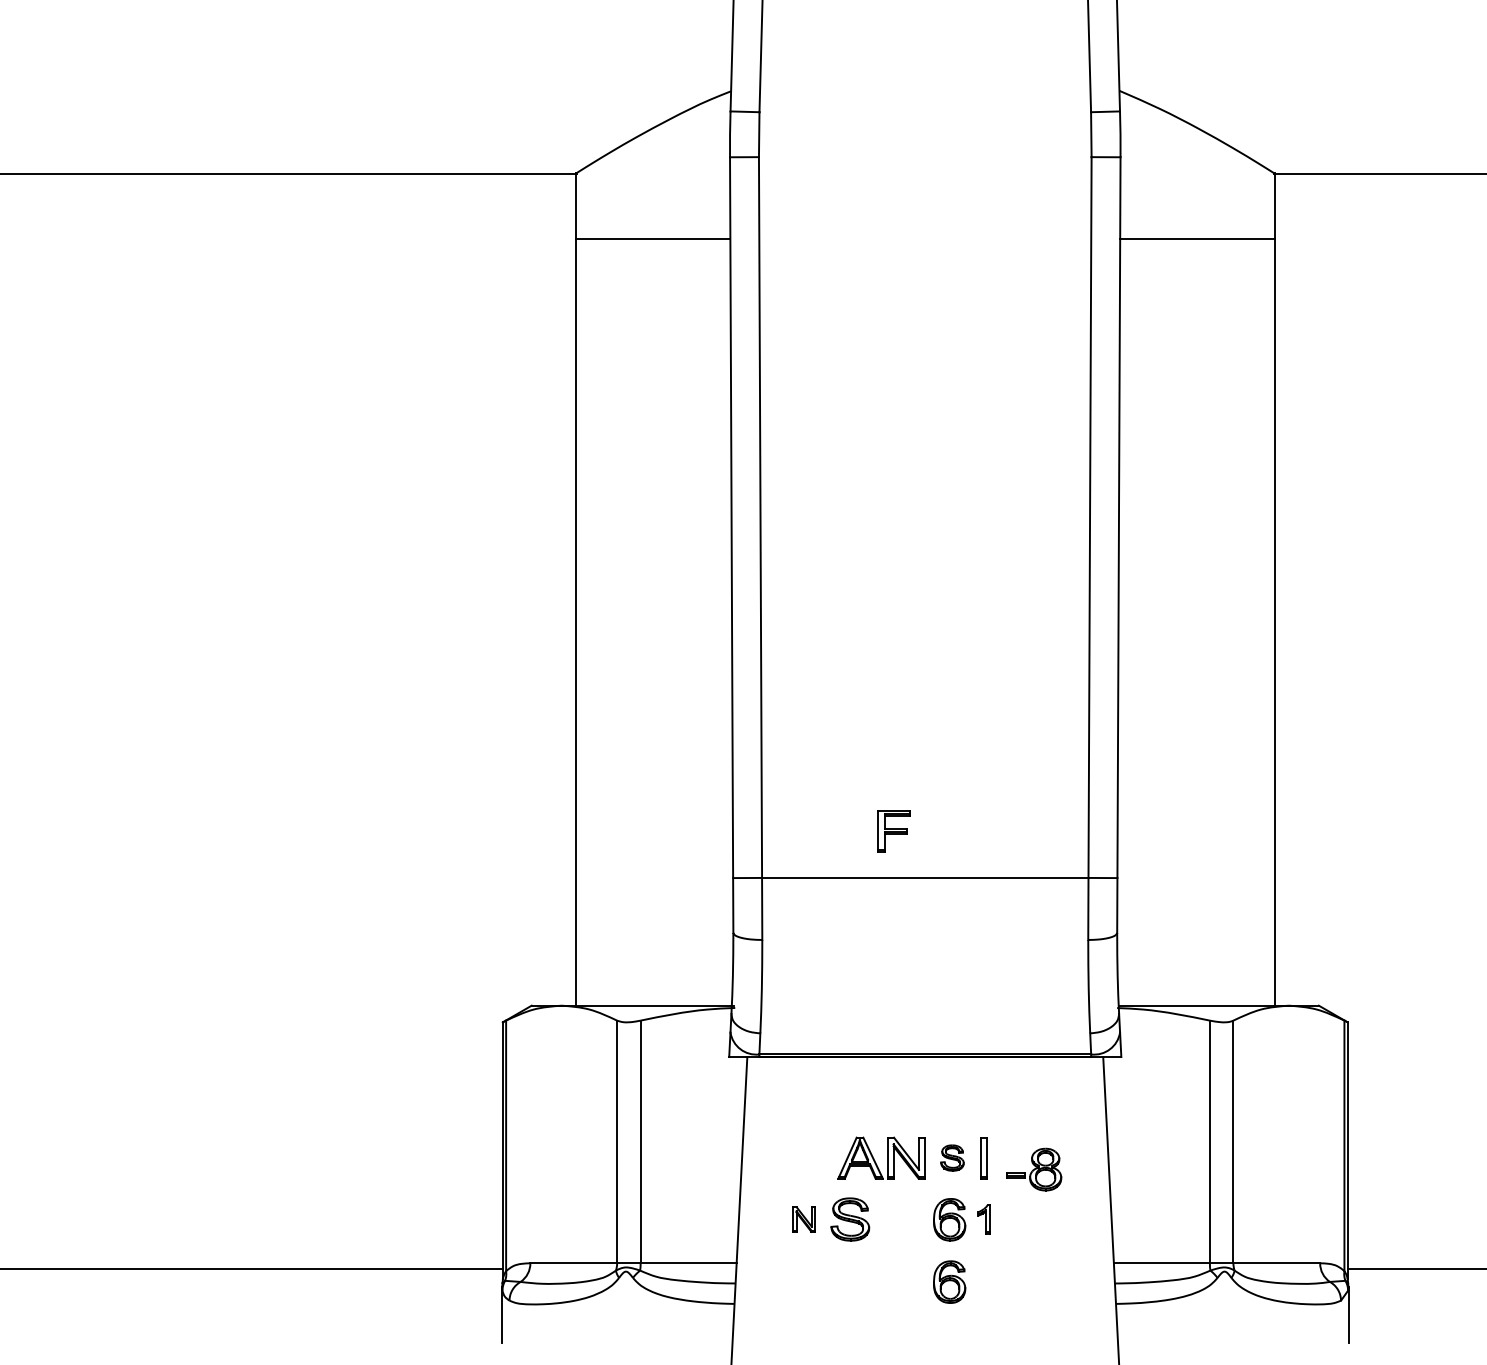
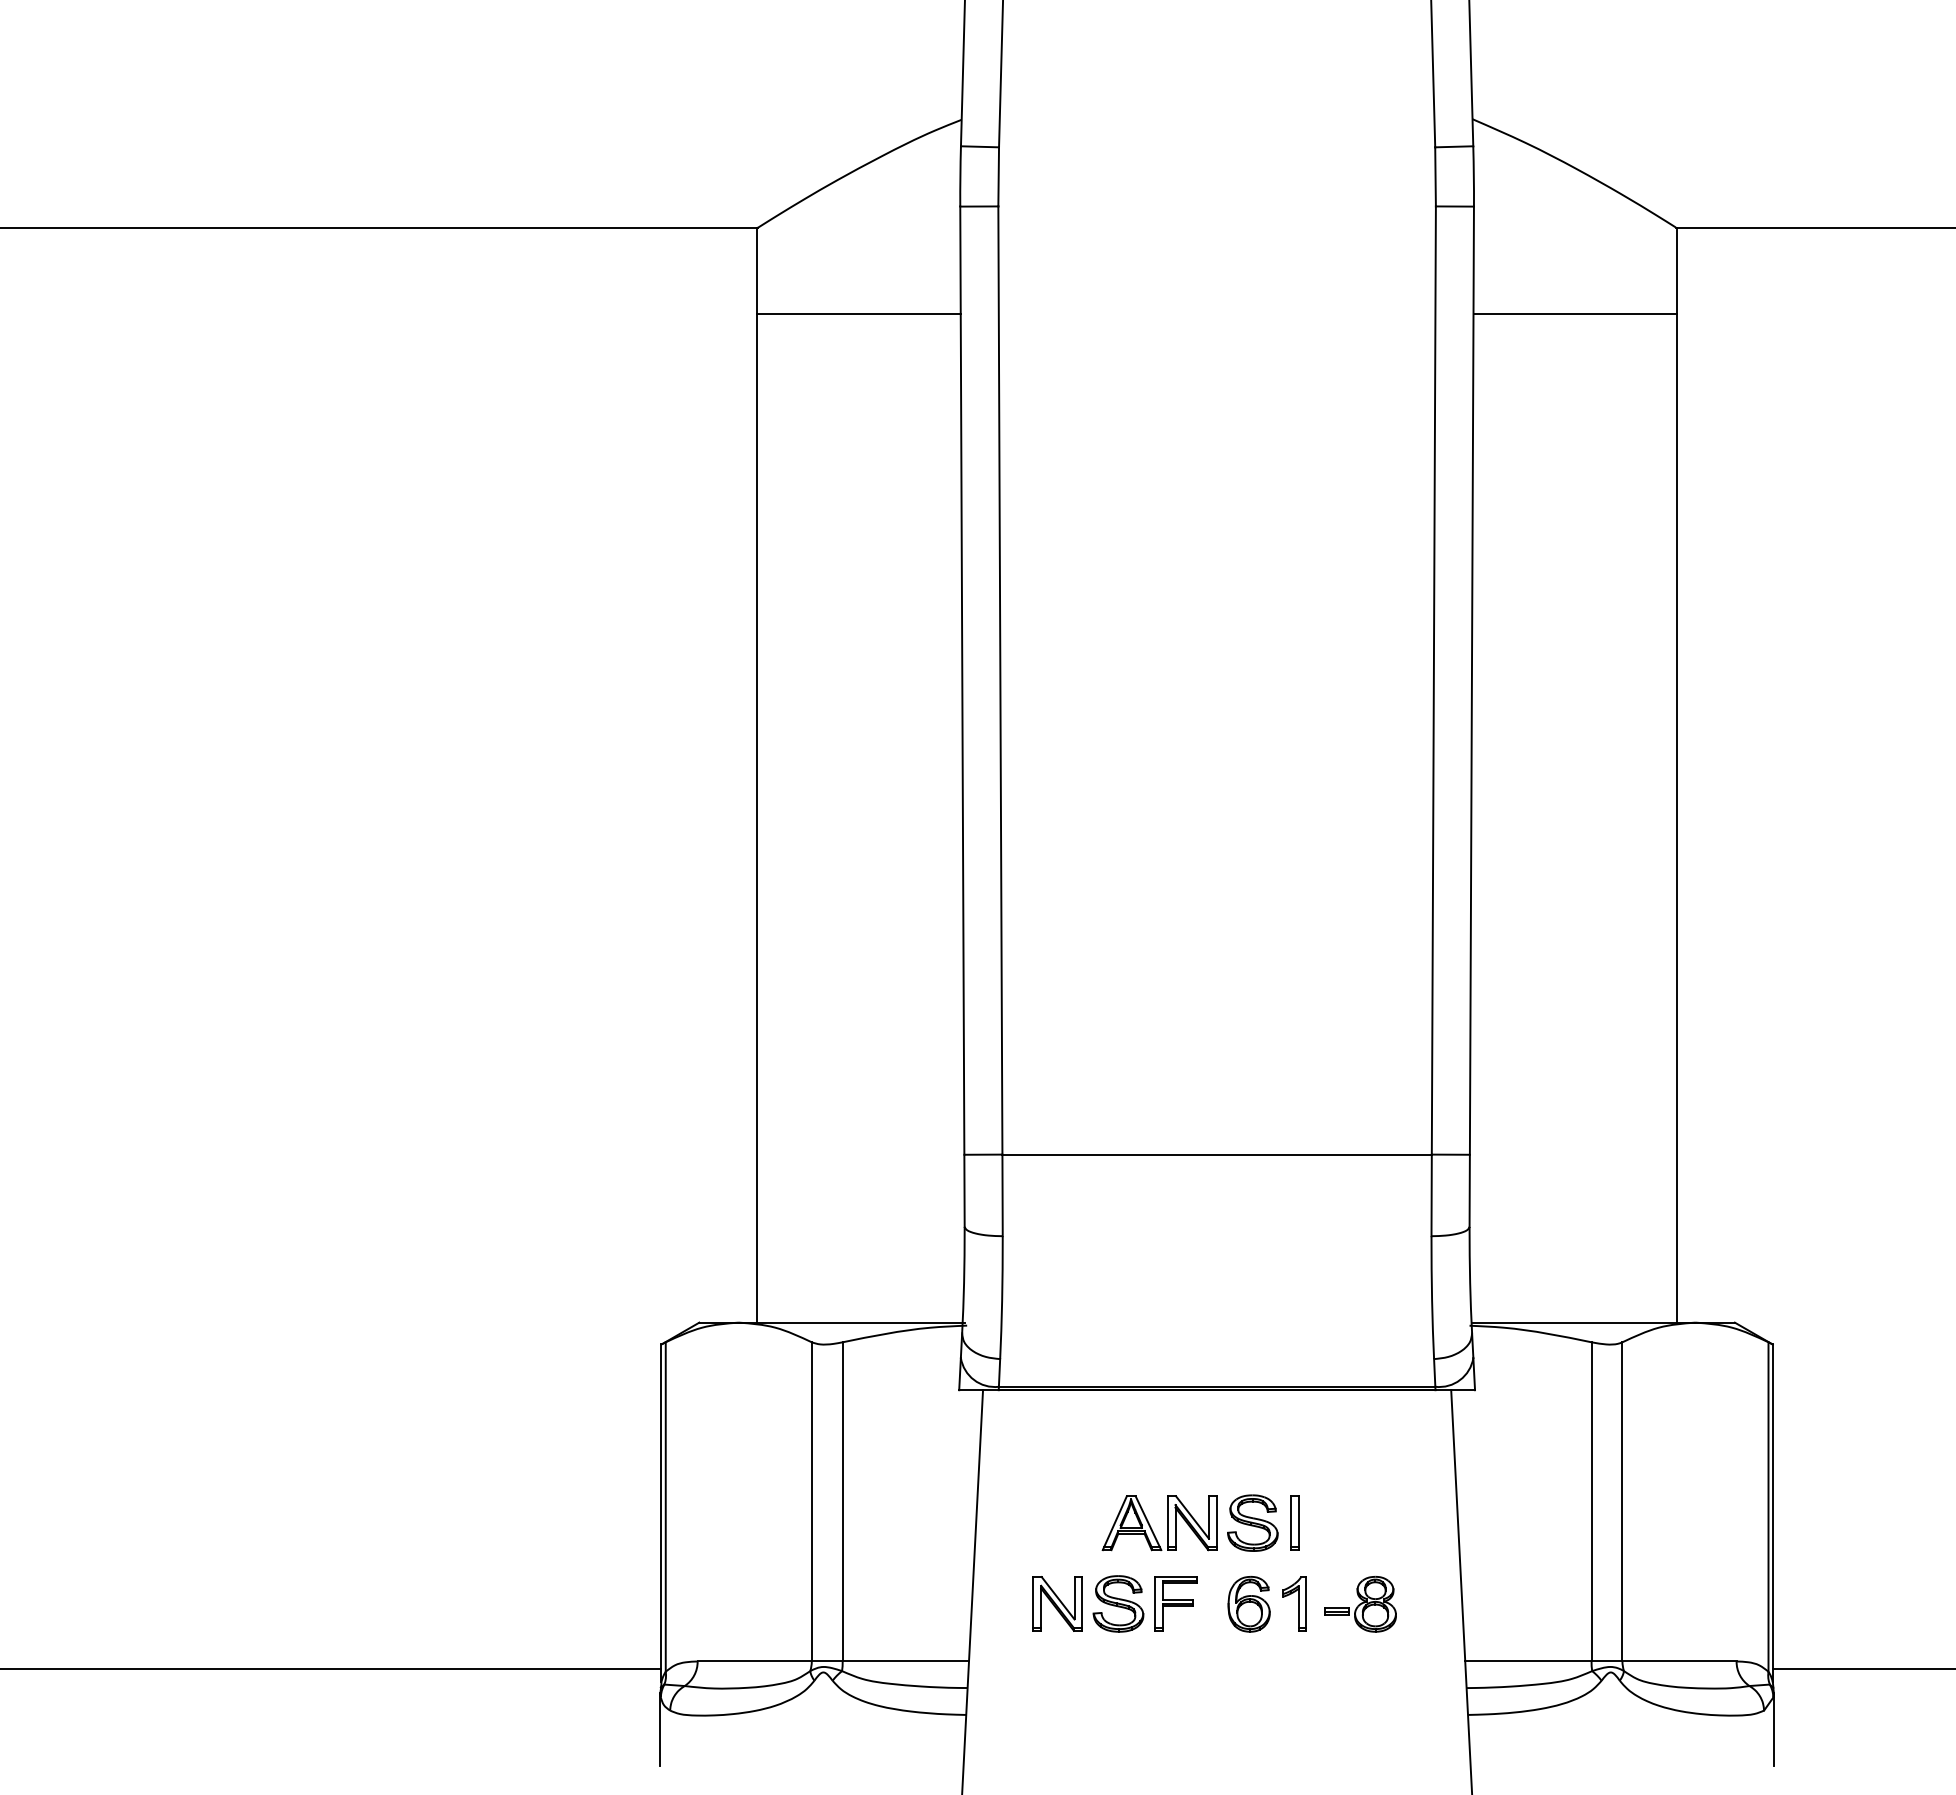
part: (893, 831) -> (1175, 1603), moved
part: (952, 1157) -> (1252, 1522), size x1.67
part: (1034, 1169) -> (1360, 1604), moved
part: (803, 1219) -> (1057, 1603), size x1.67
part: (984, 1219) -> (1294, 1603), size x1.43
part: (949, 1282) -> (1248, 1686), removed

